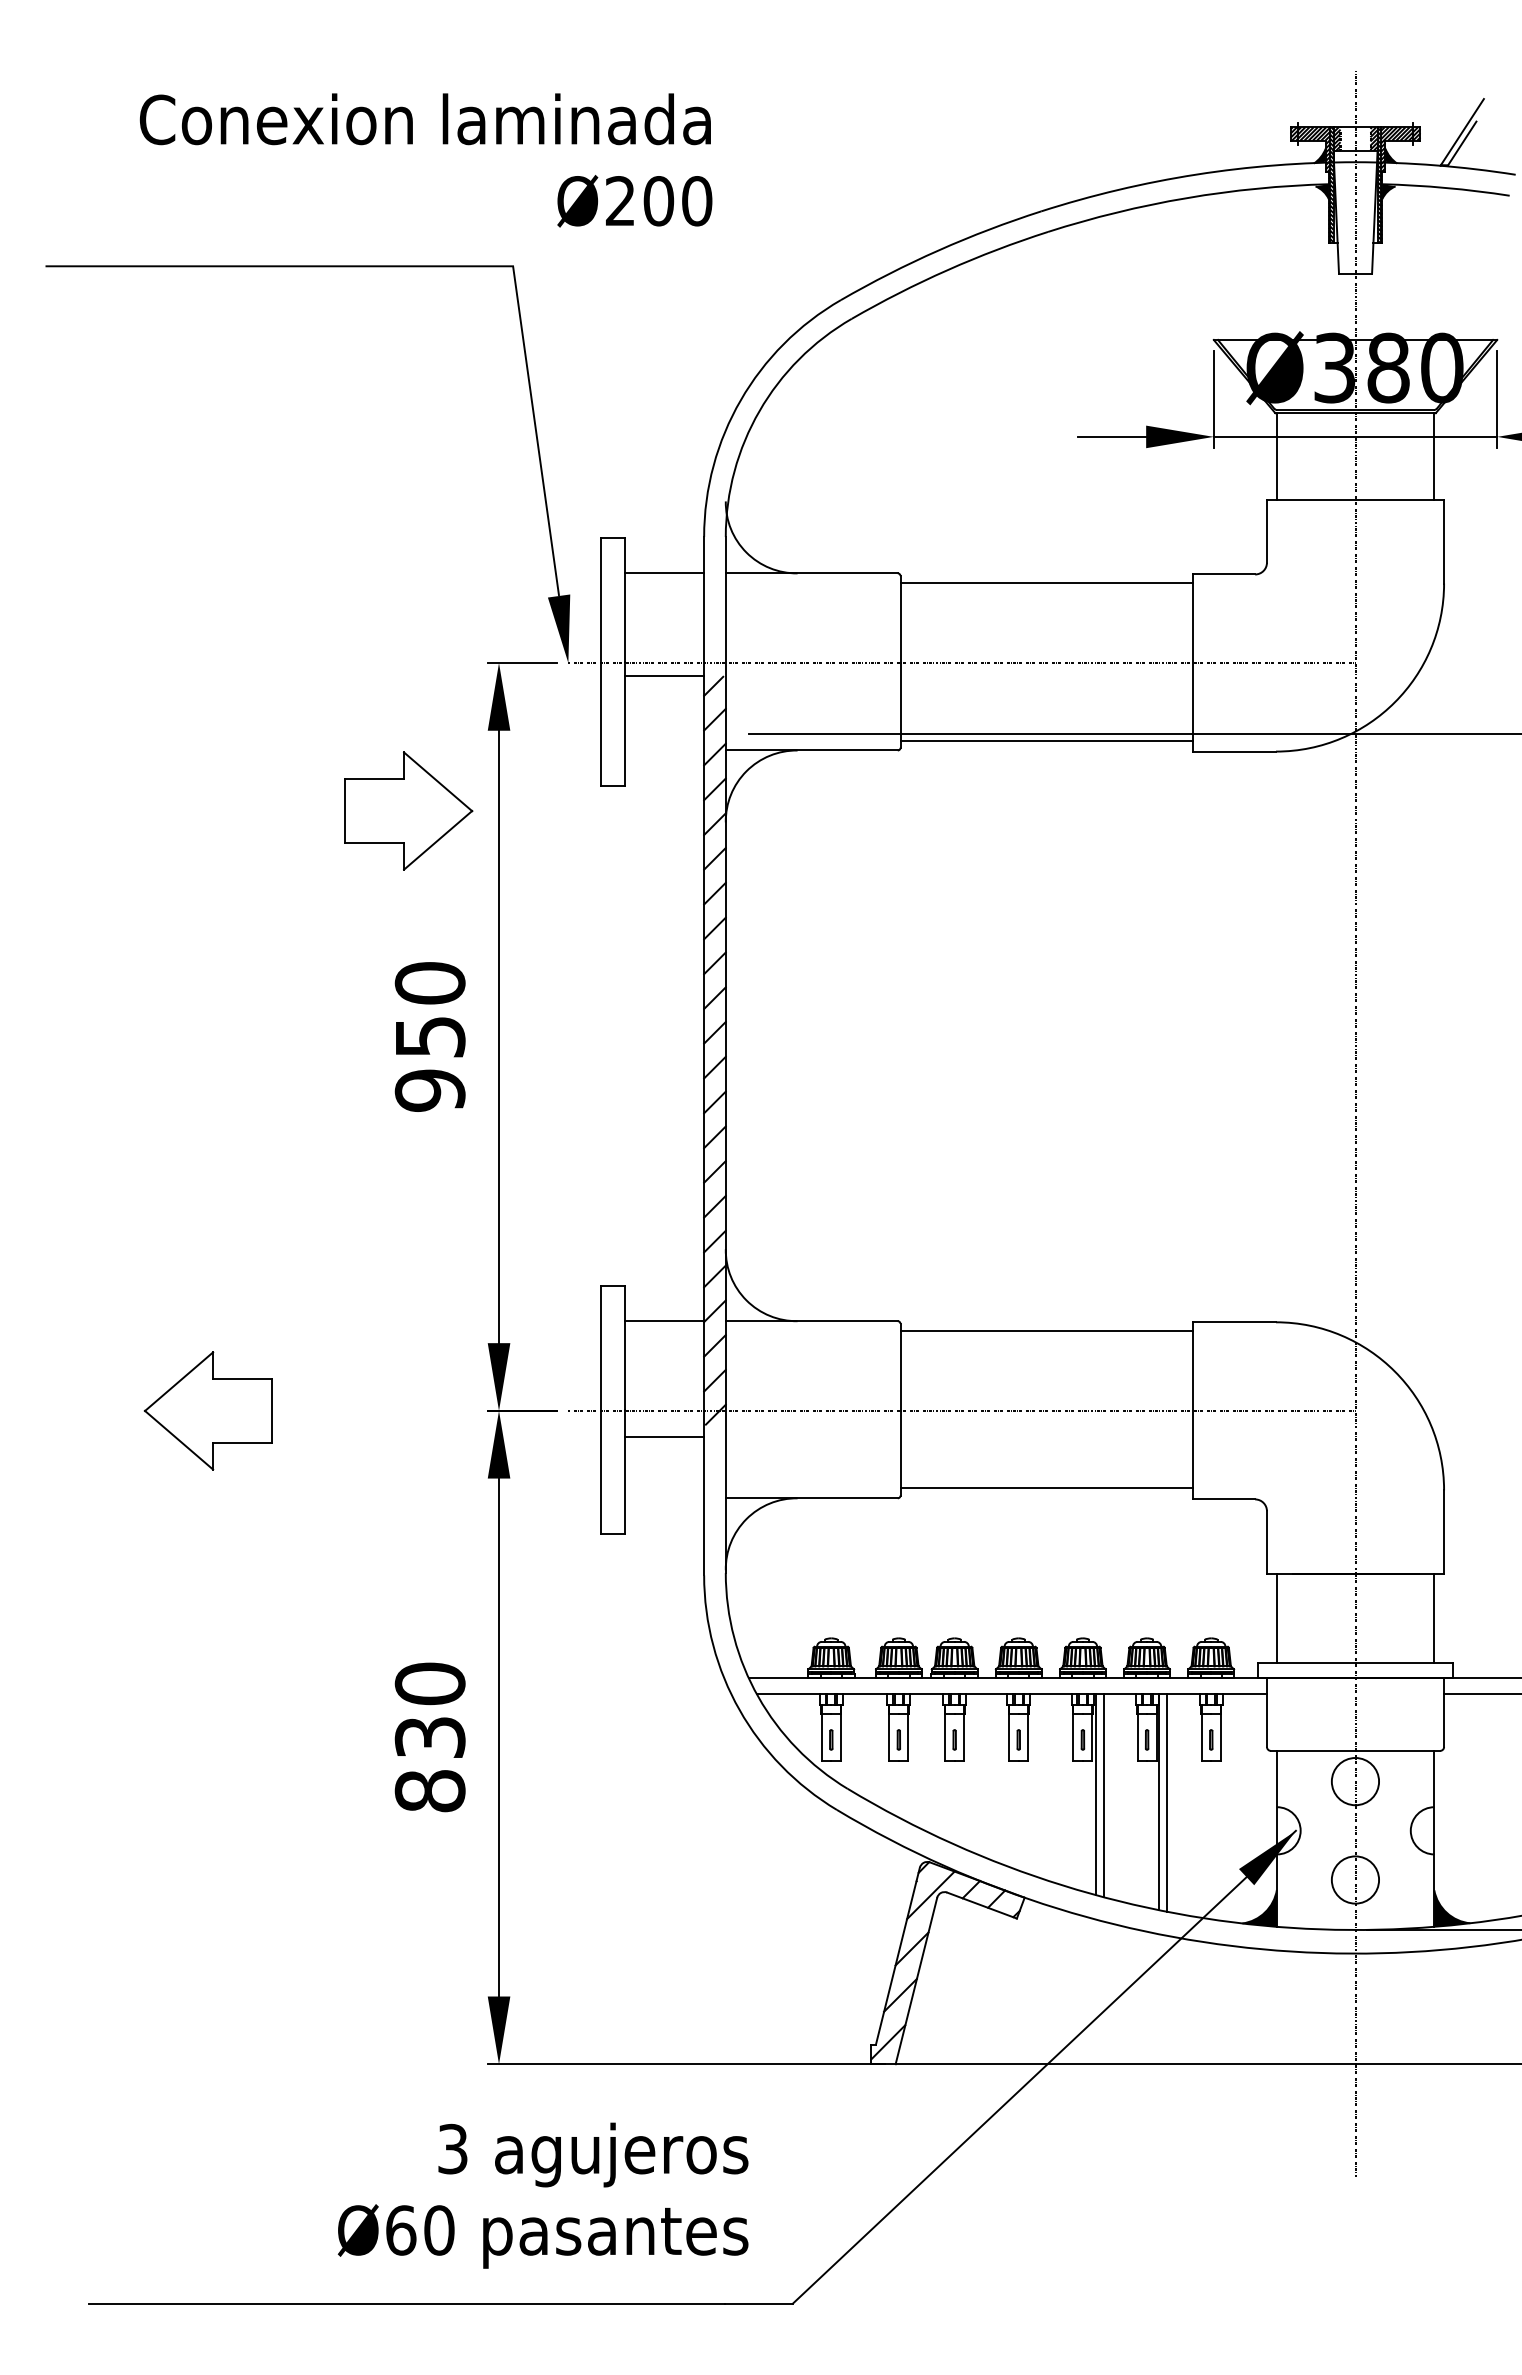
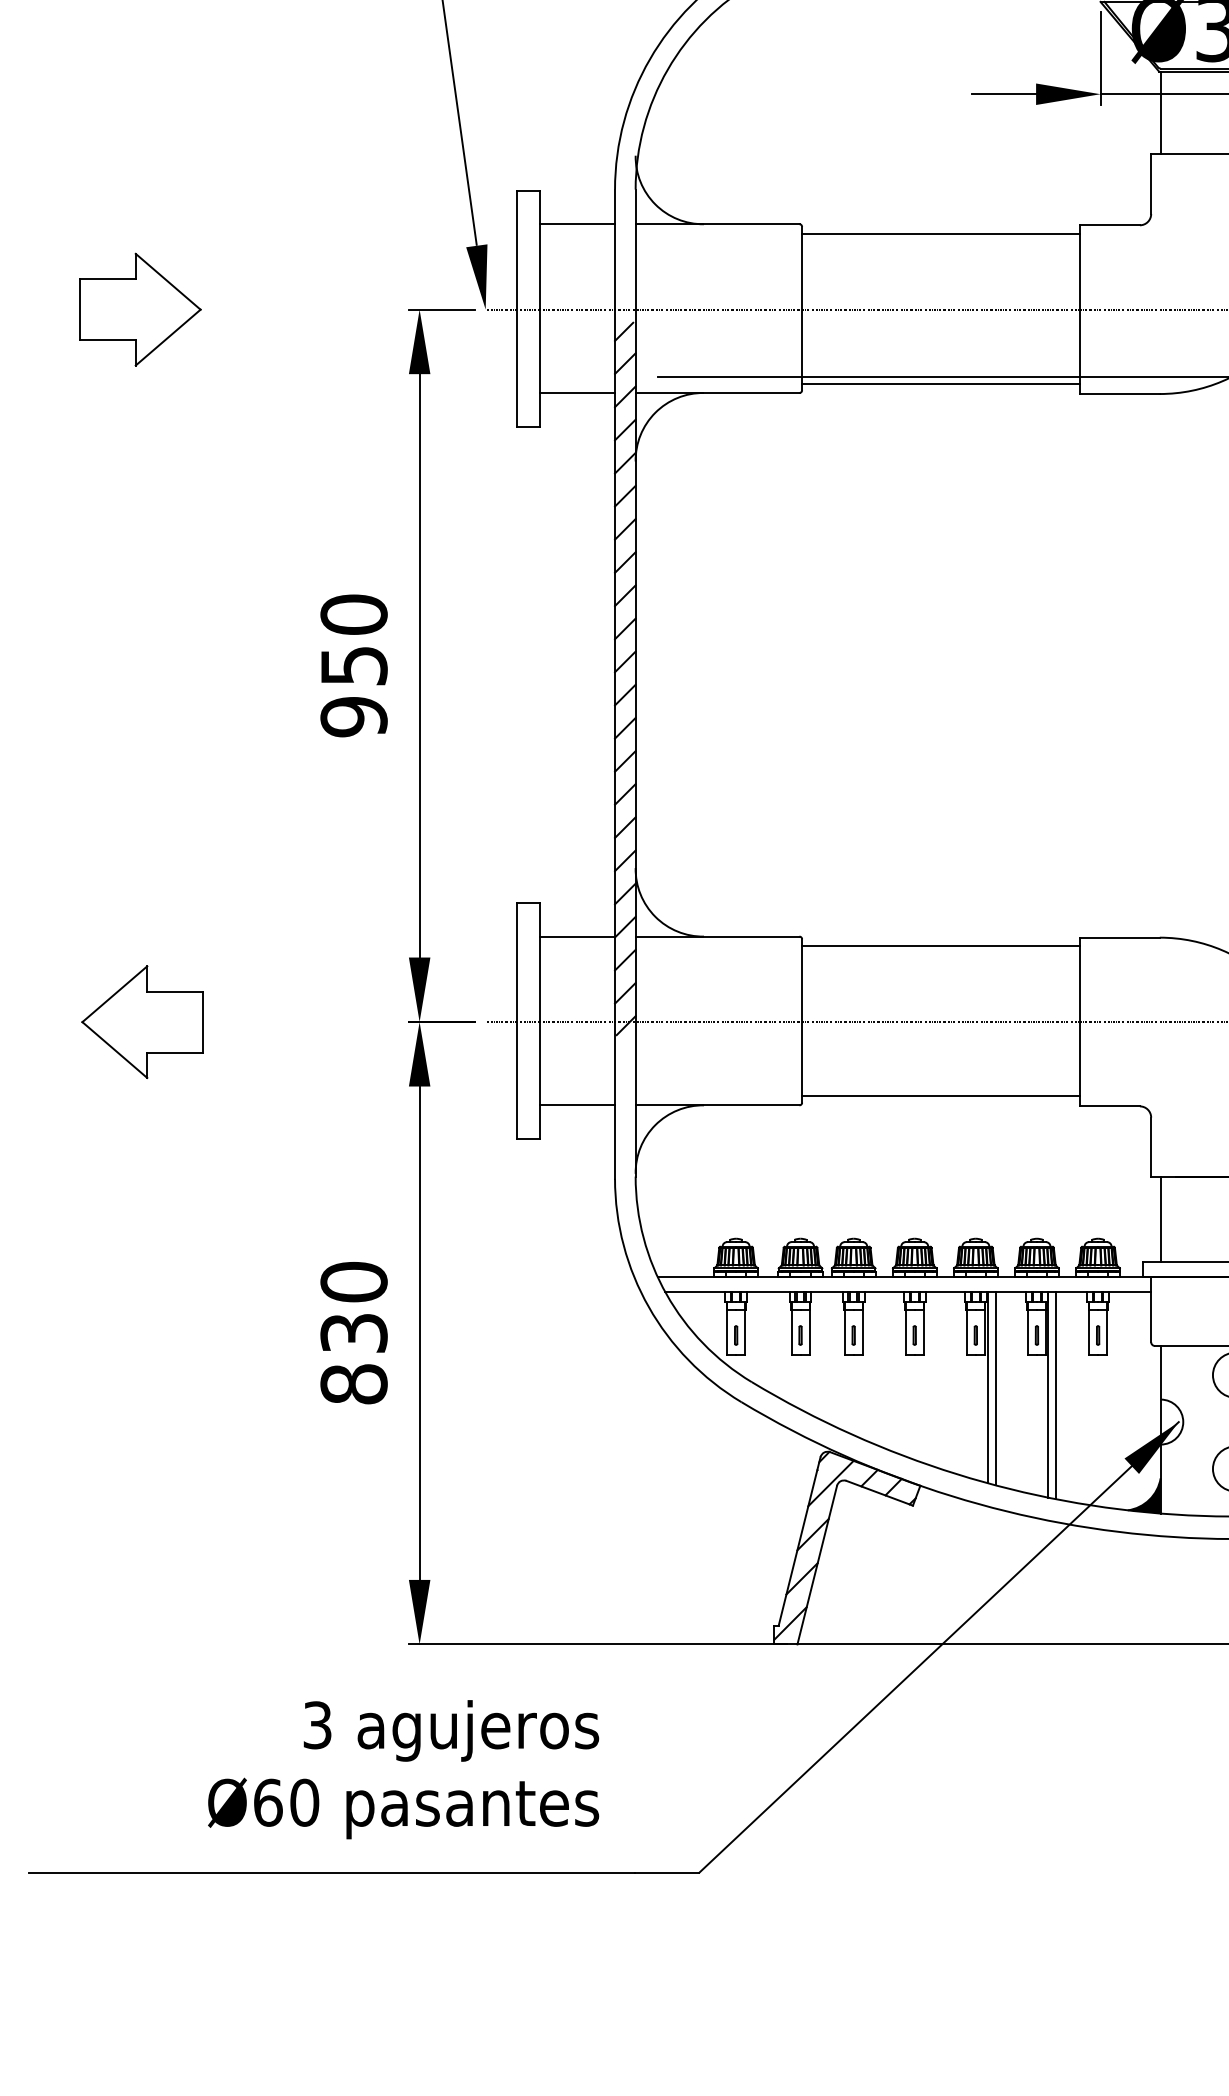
line: (664, 676) -> (577, 392), moved
part: (408, 810) -> (140, 309), moved
line: (664, 1437) -> (577, 1105), moved
text: (542, 2195) -> (402, 1769), moved

